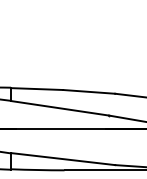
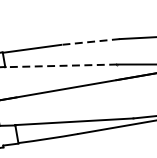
line: (88, 91) -> (89, 41), solid -> dashed
line: (60, 108) -> (61, 65), solid -> dashed

